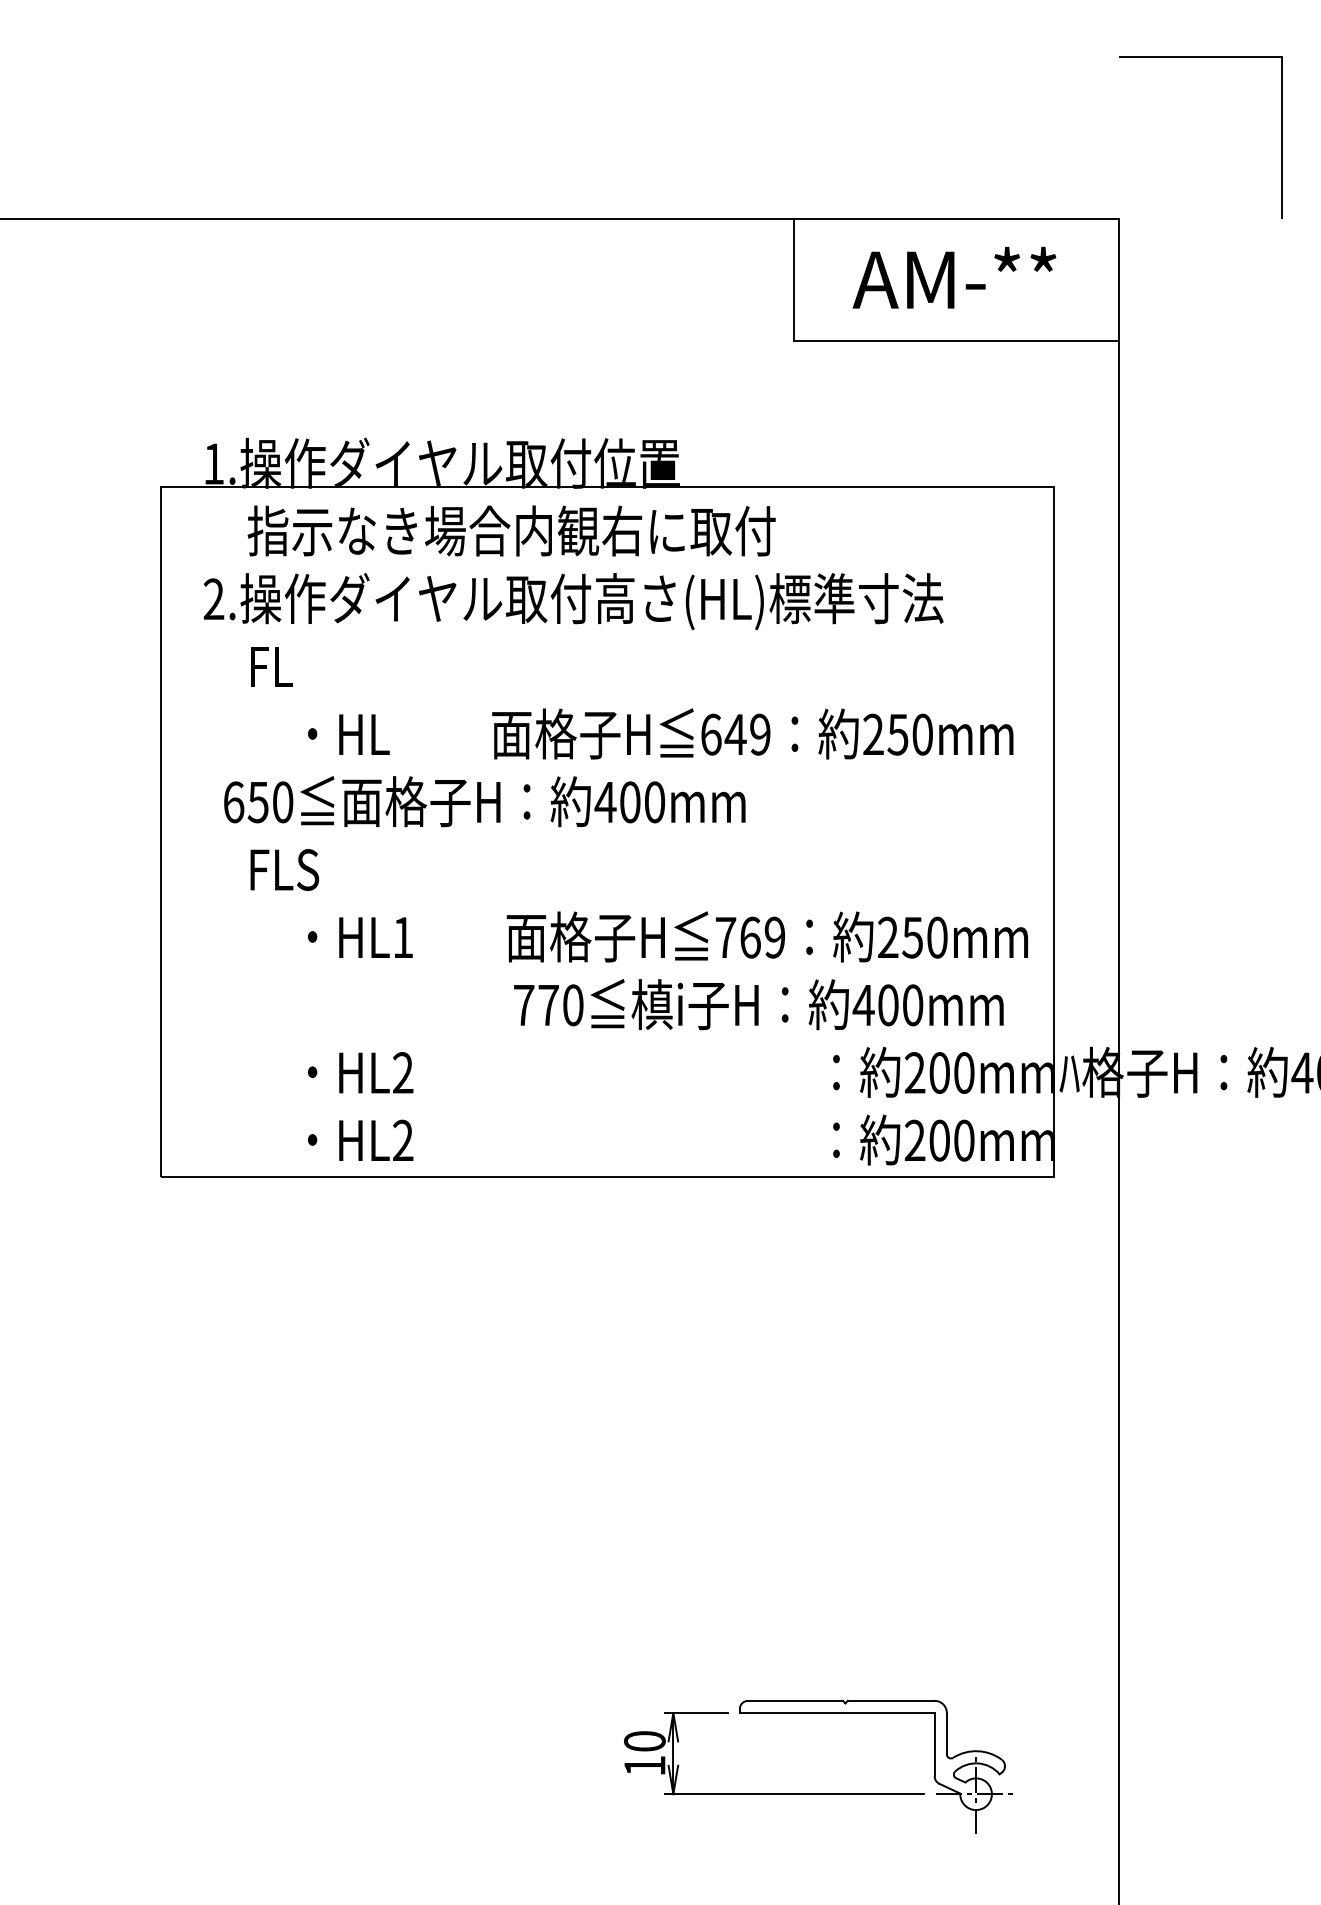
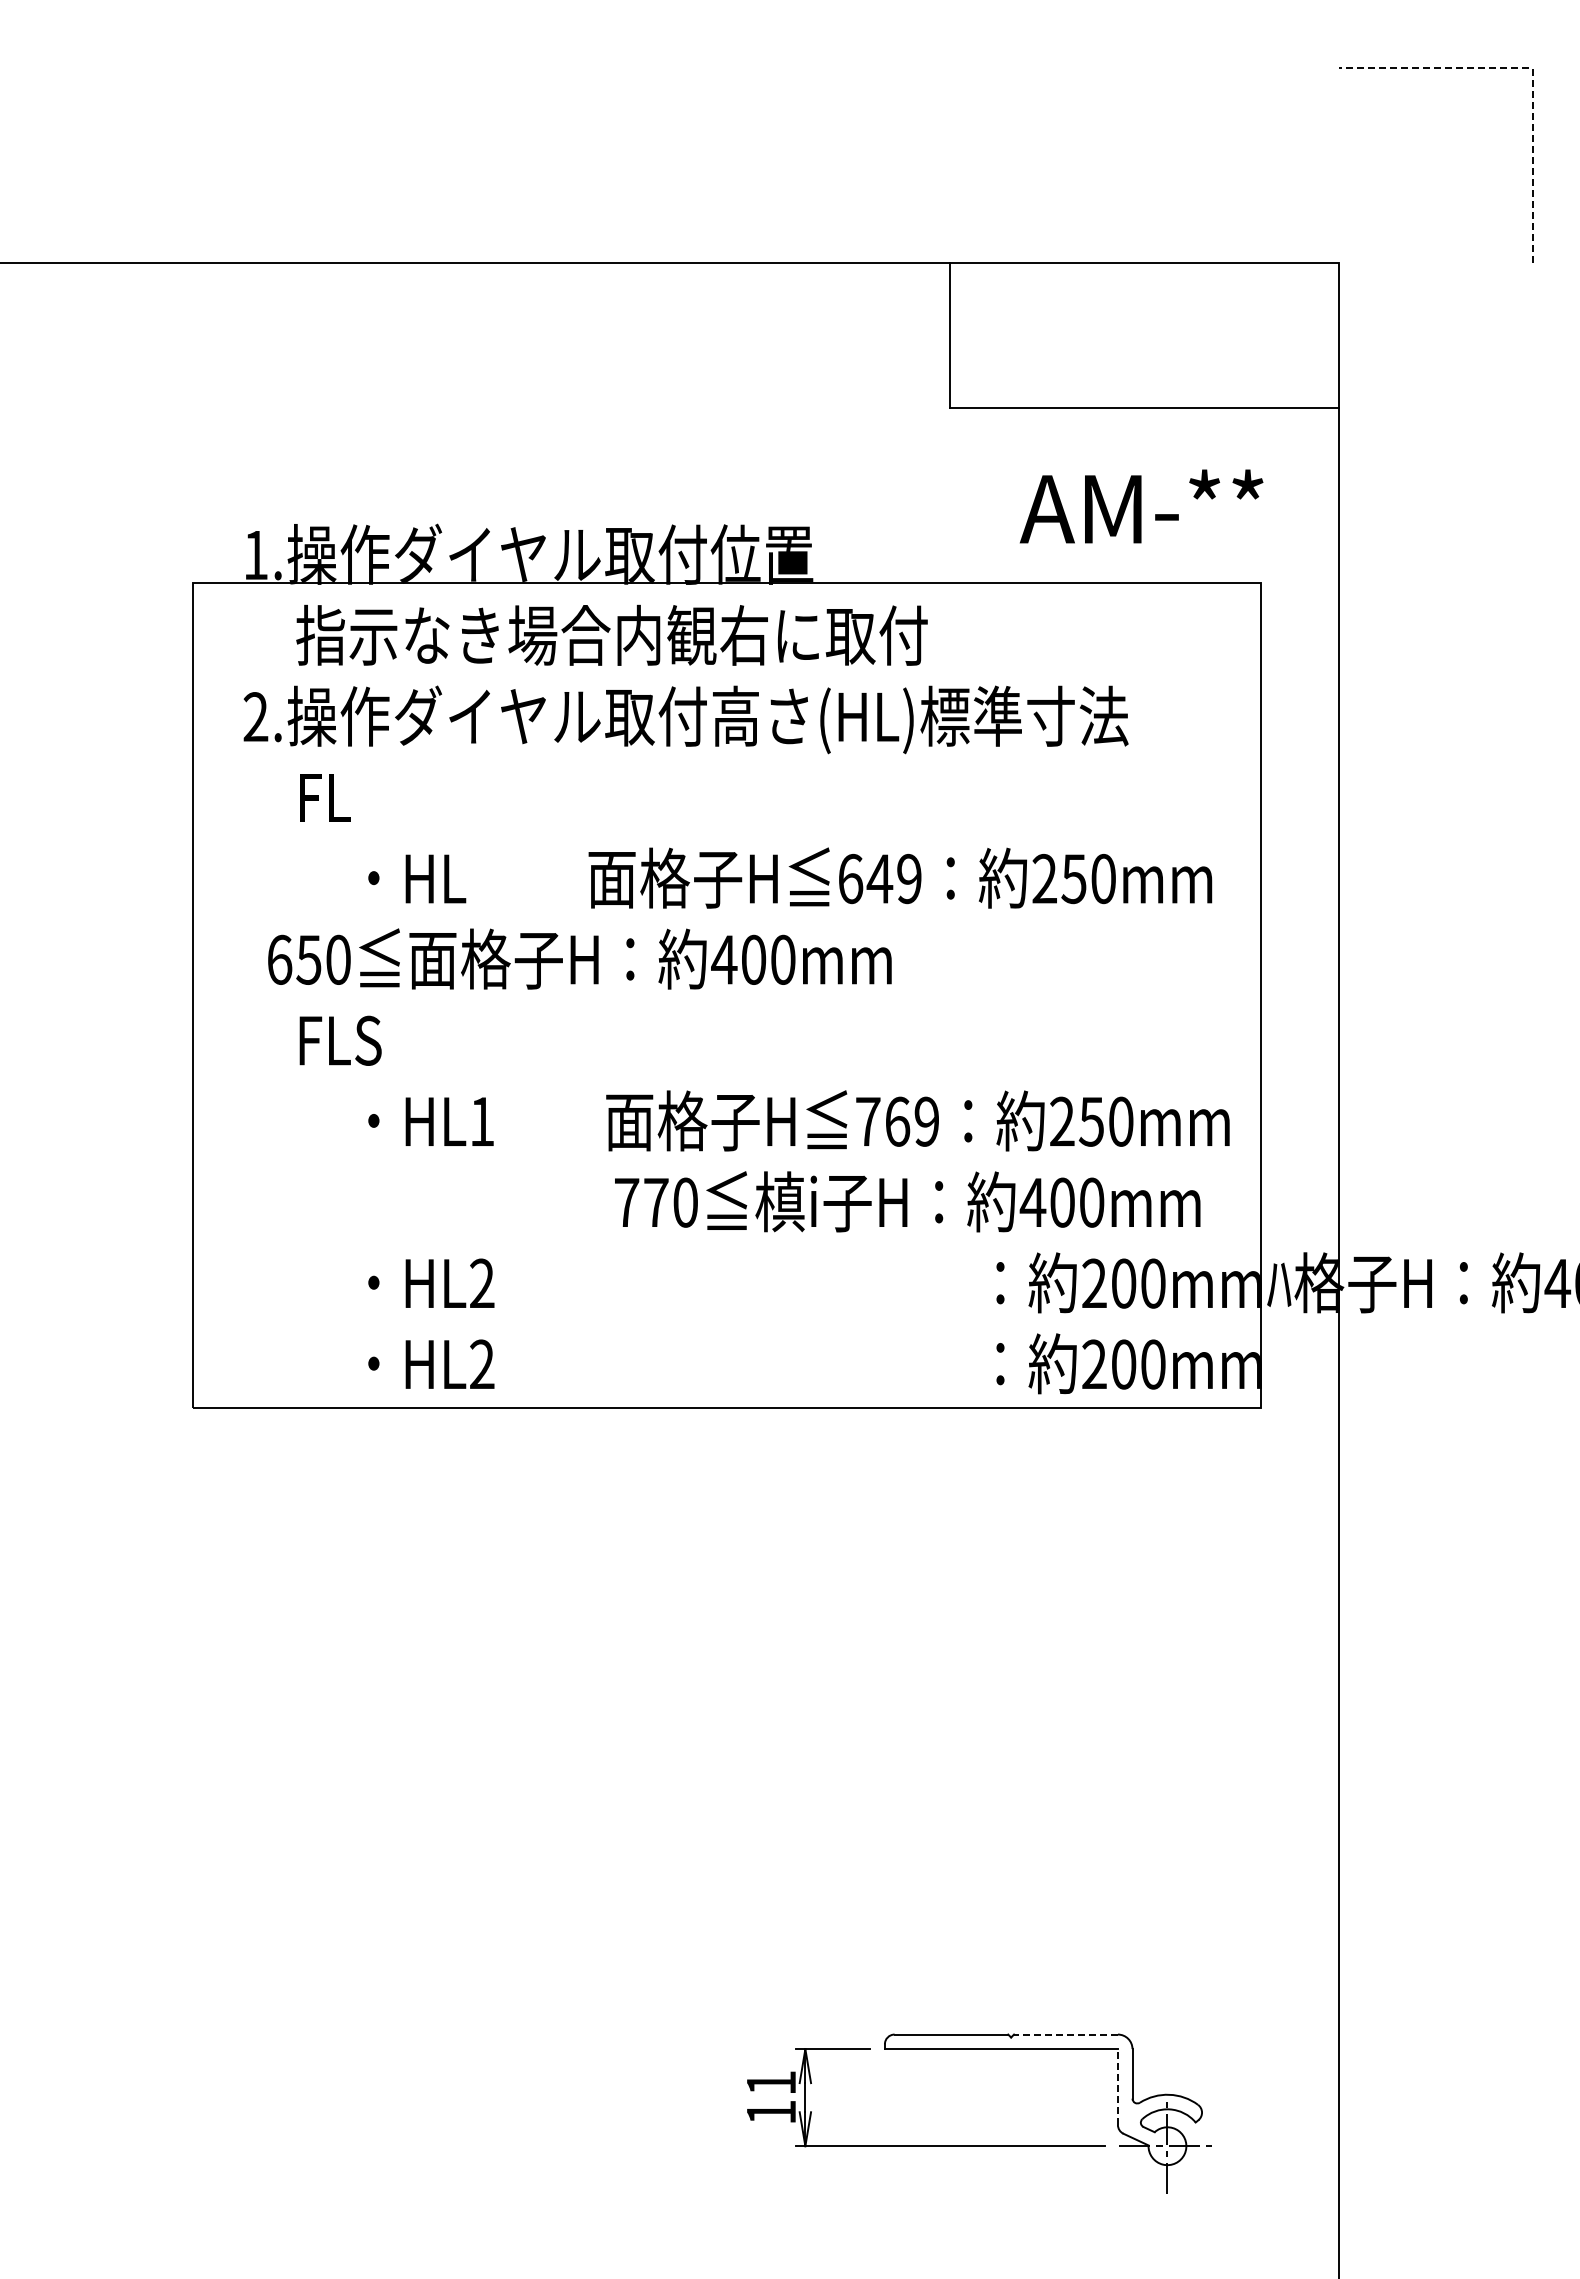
line: (1281, 57) -> (1532, 68), solid -> dashed
text: (954, 277) -> (1141, 506), moved
line: (890, 1700) -> (1065, 2034), solid -> dashed
text: (645, 1740) -> (771, 2082), 10 -> 11
line: (934, 1745) -> (1117, 2087), solid -> dashed

